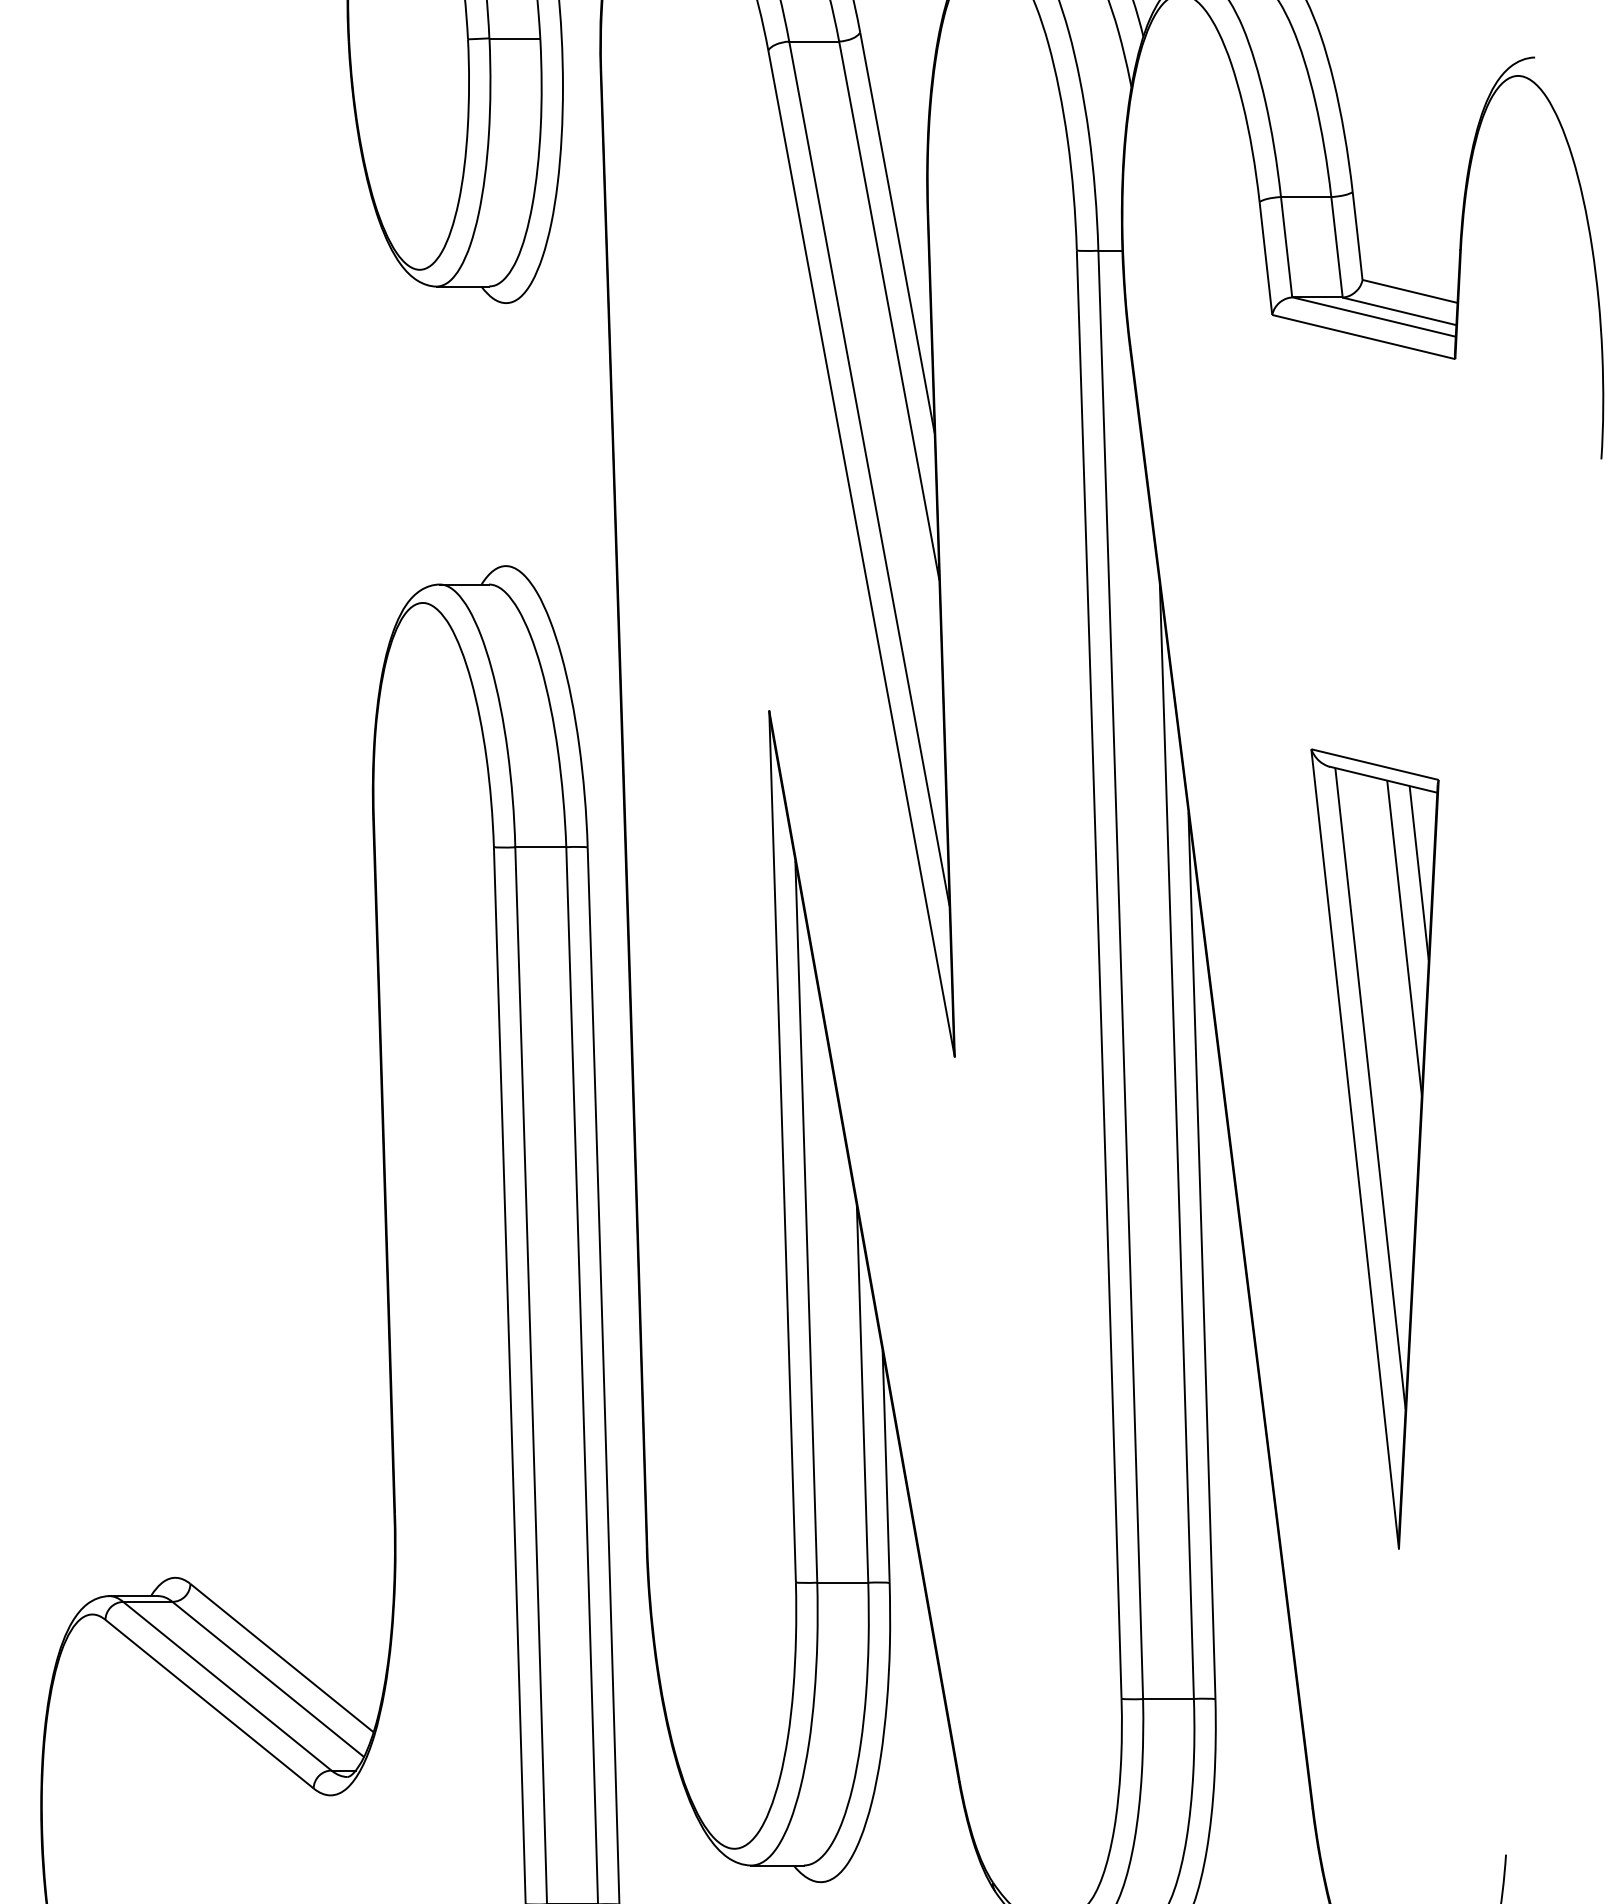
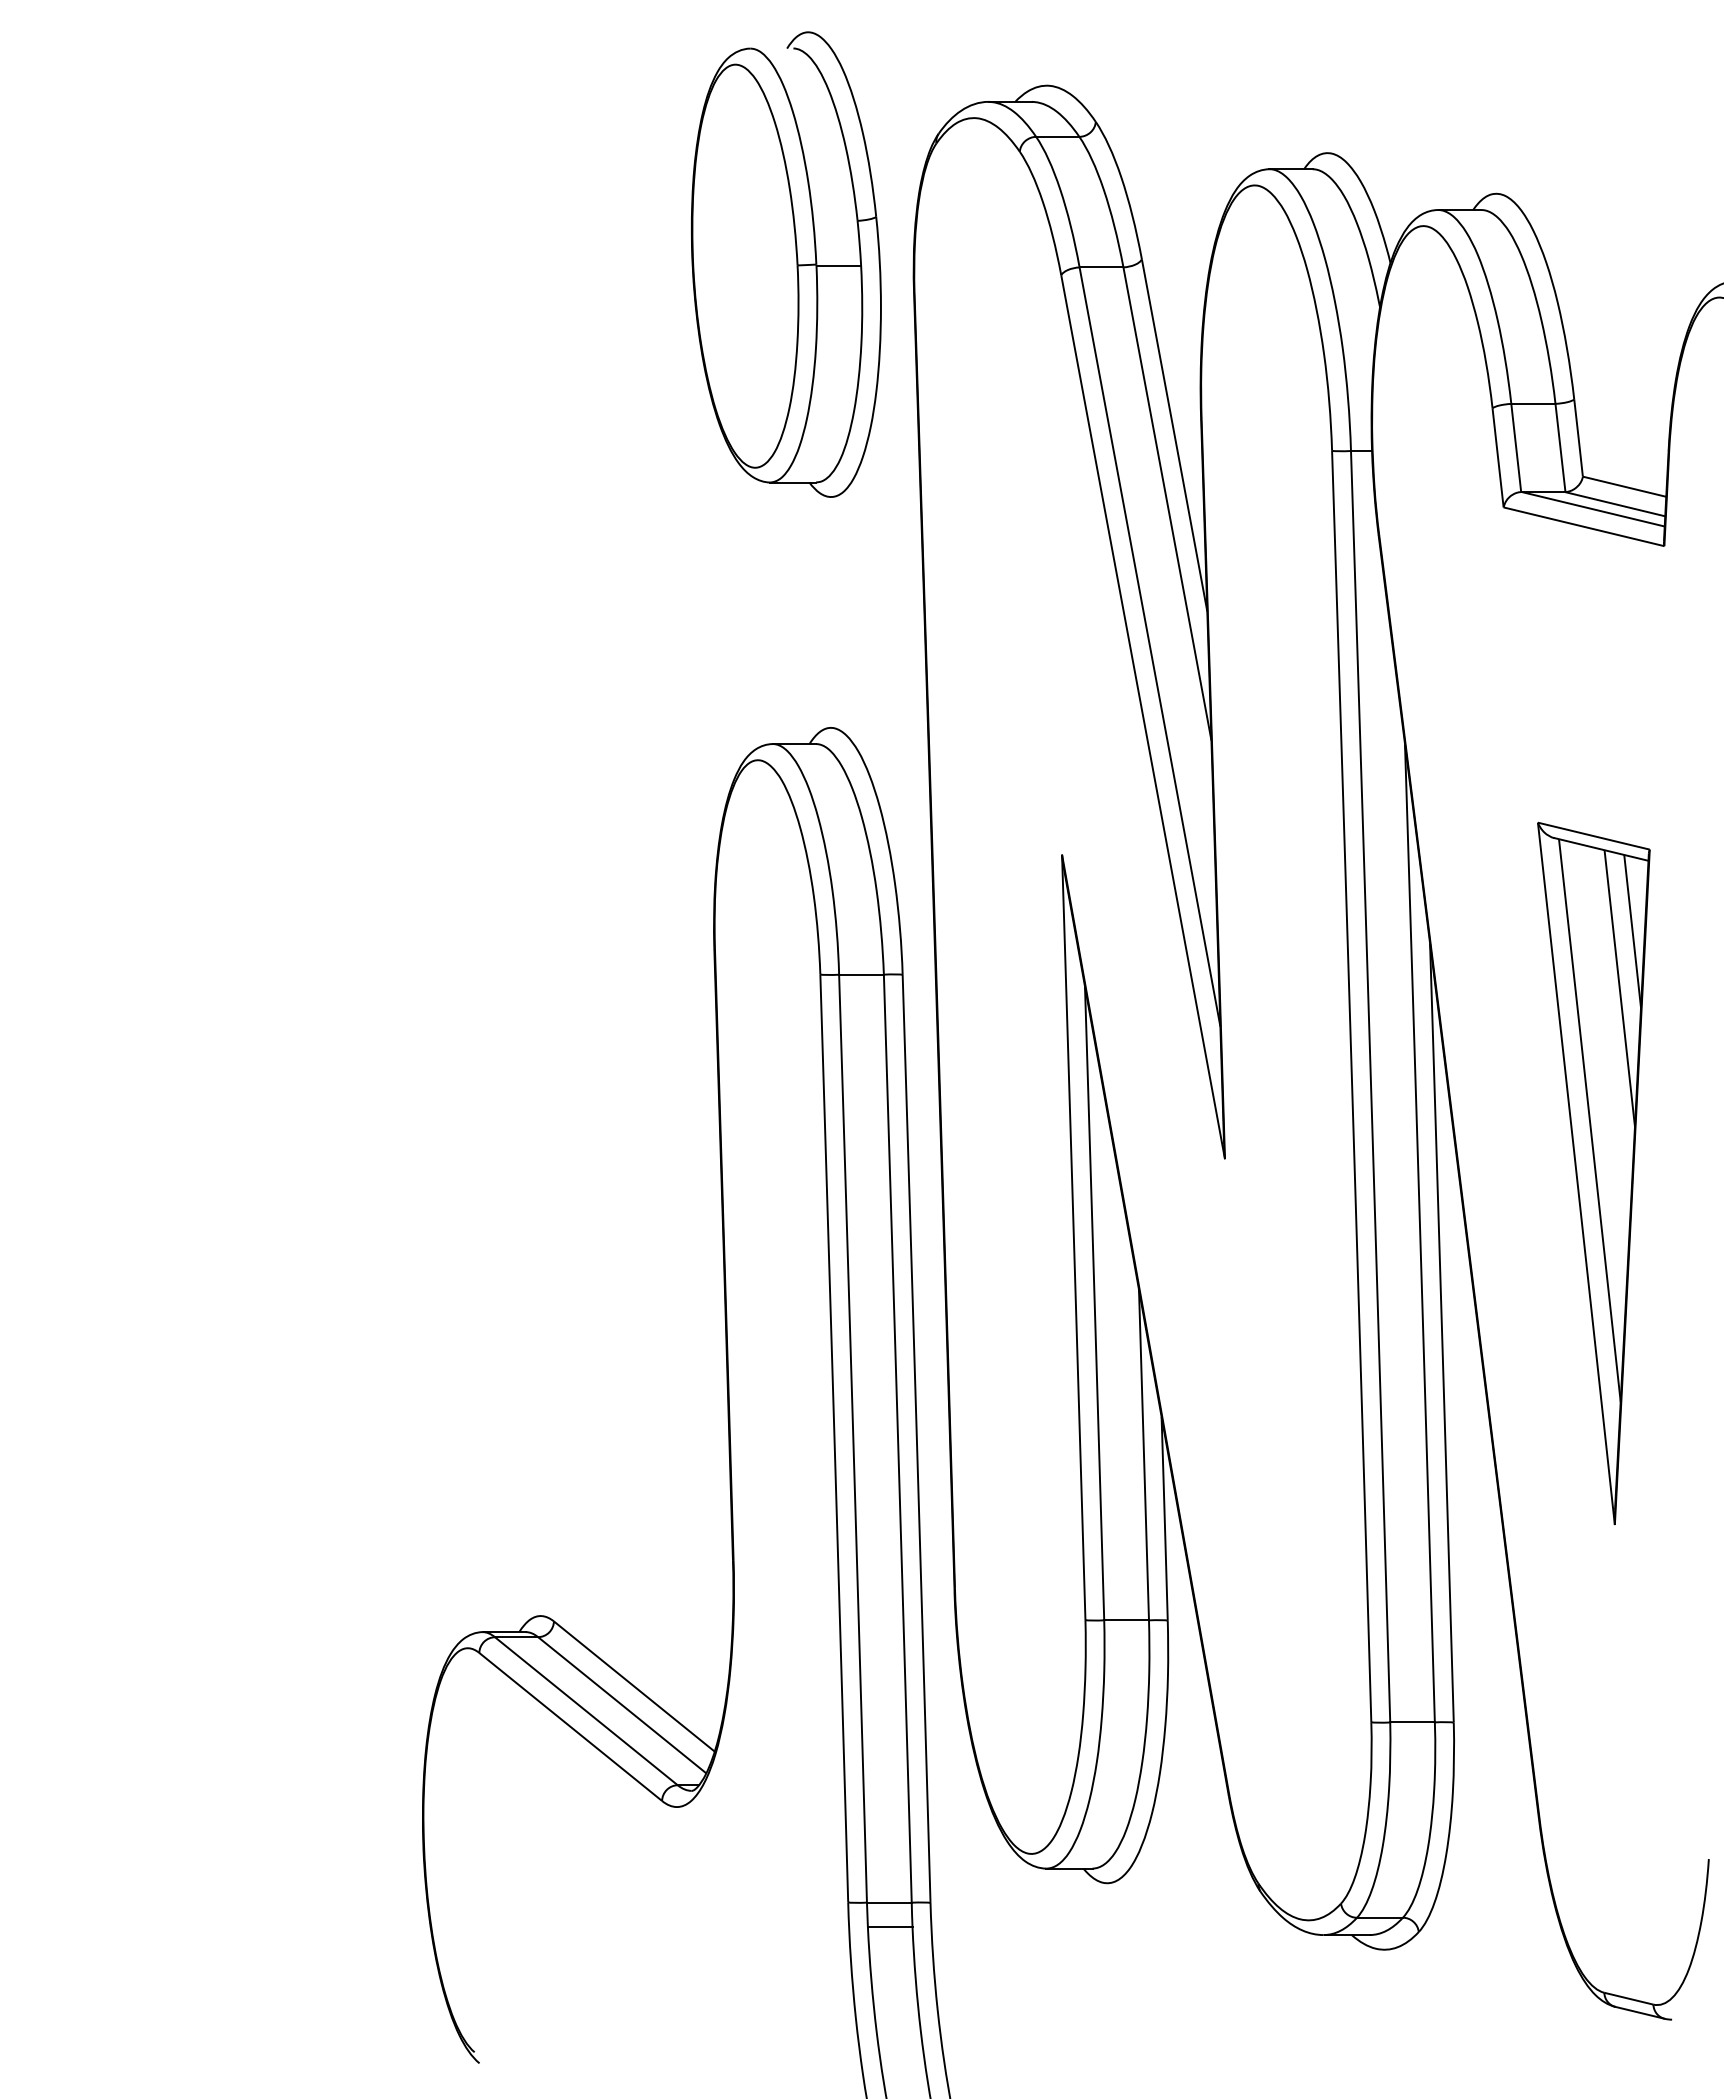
part: (1374, 1148) -> (1593, 1173), moved

